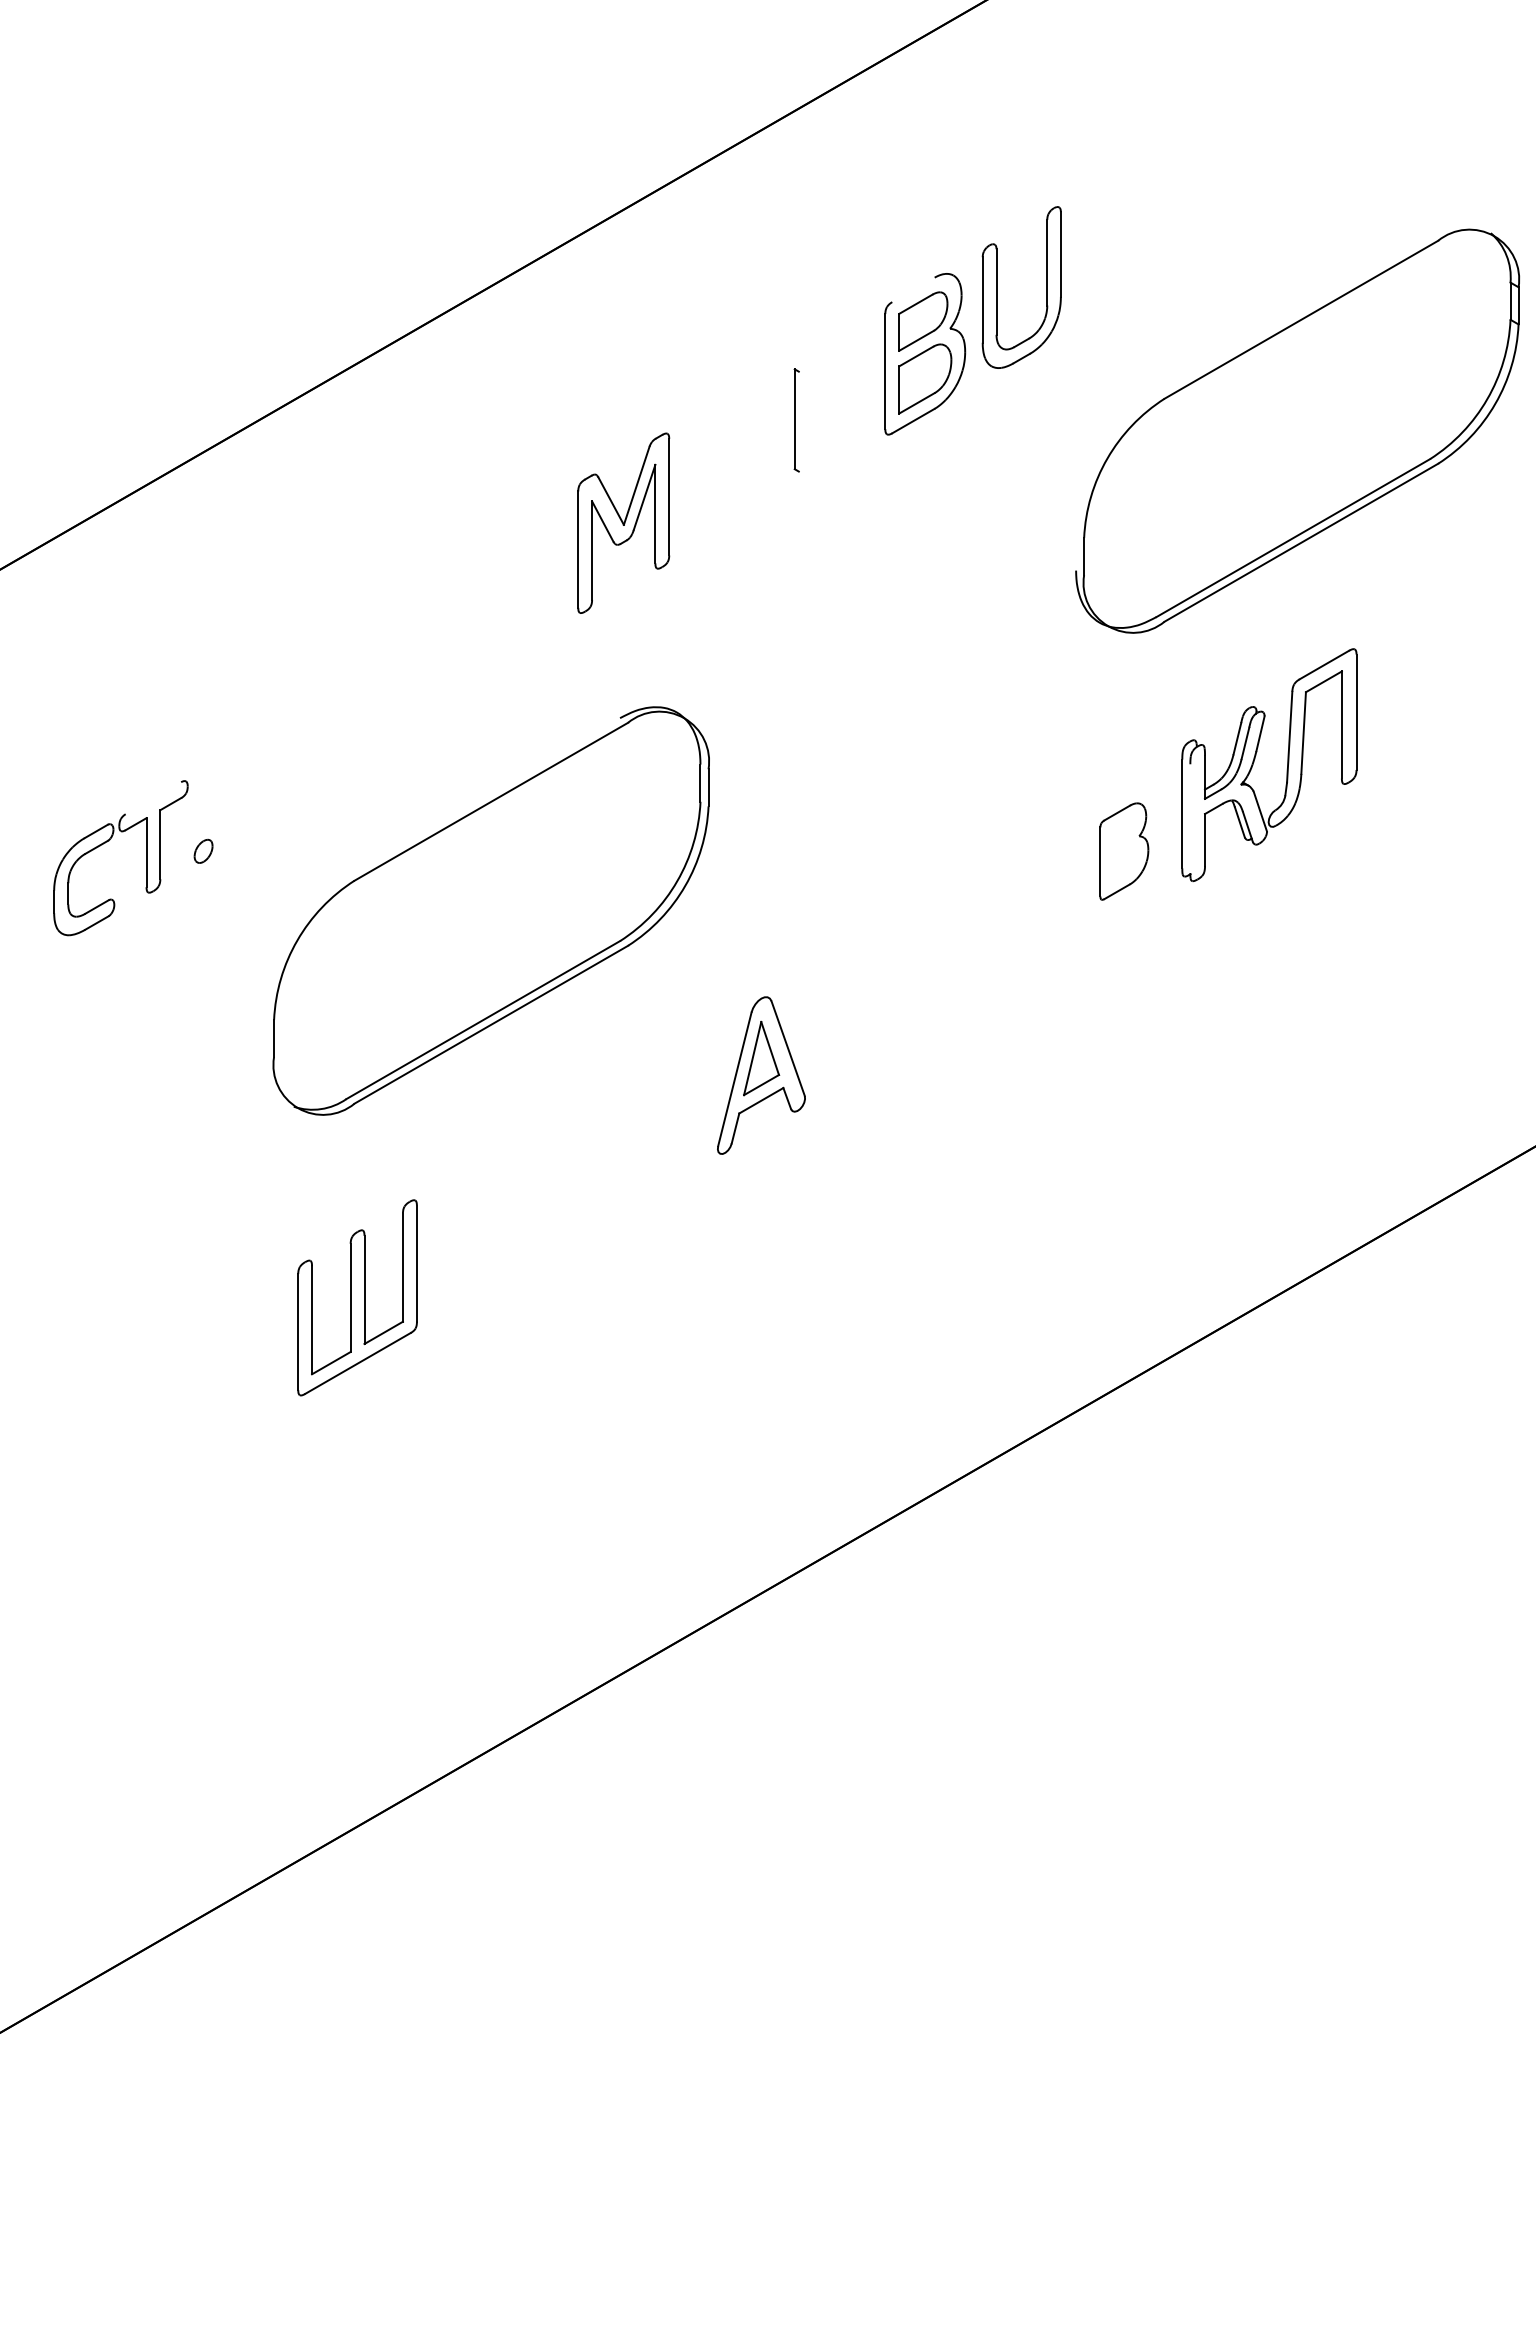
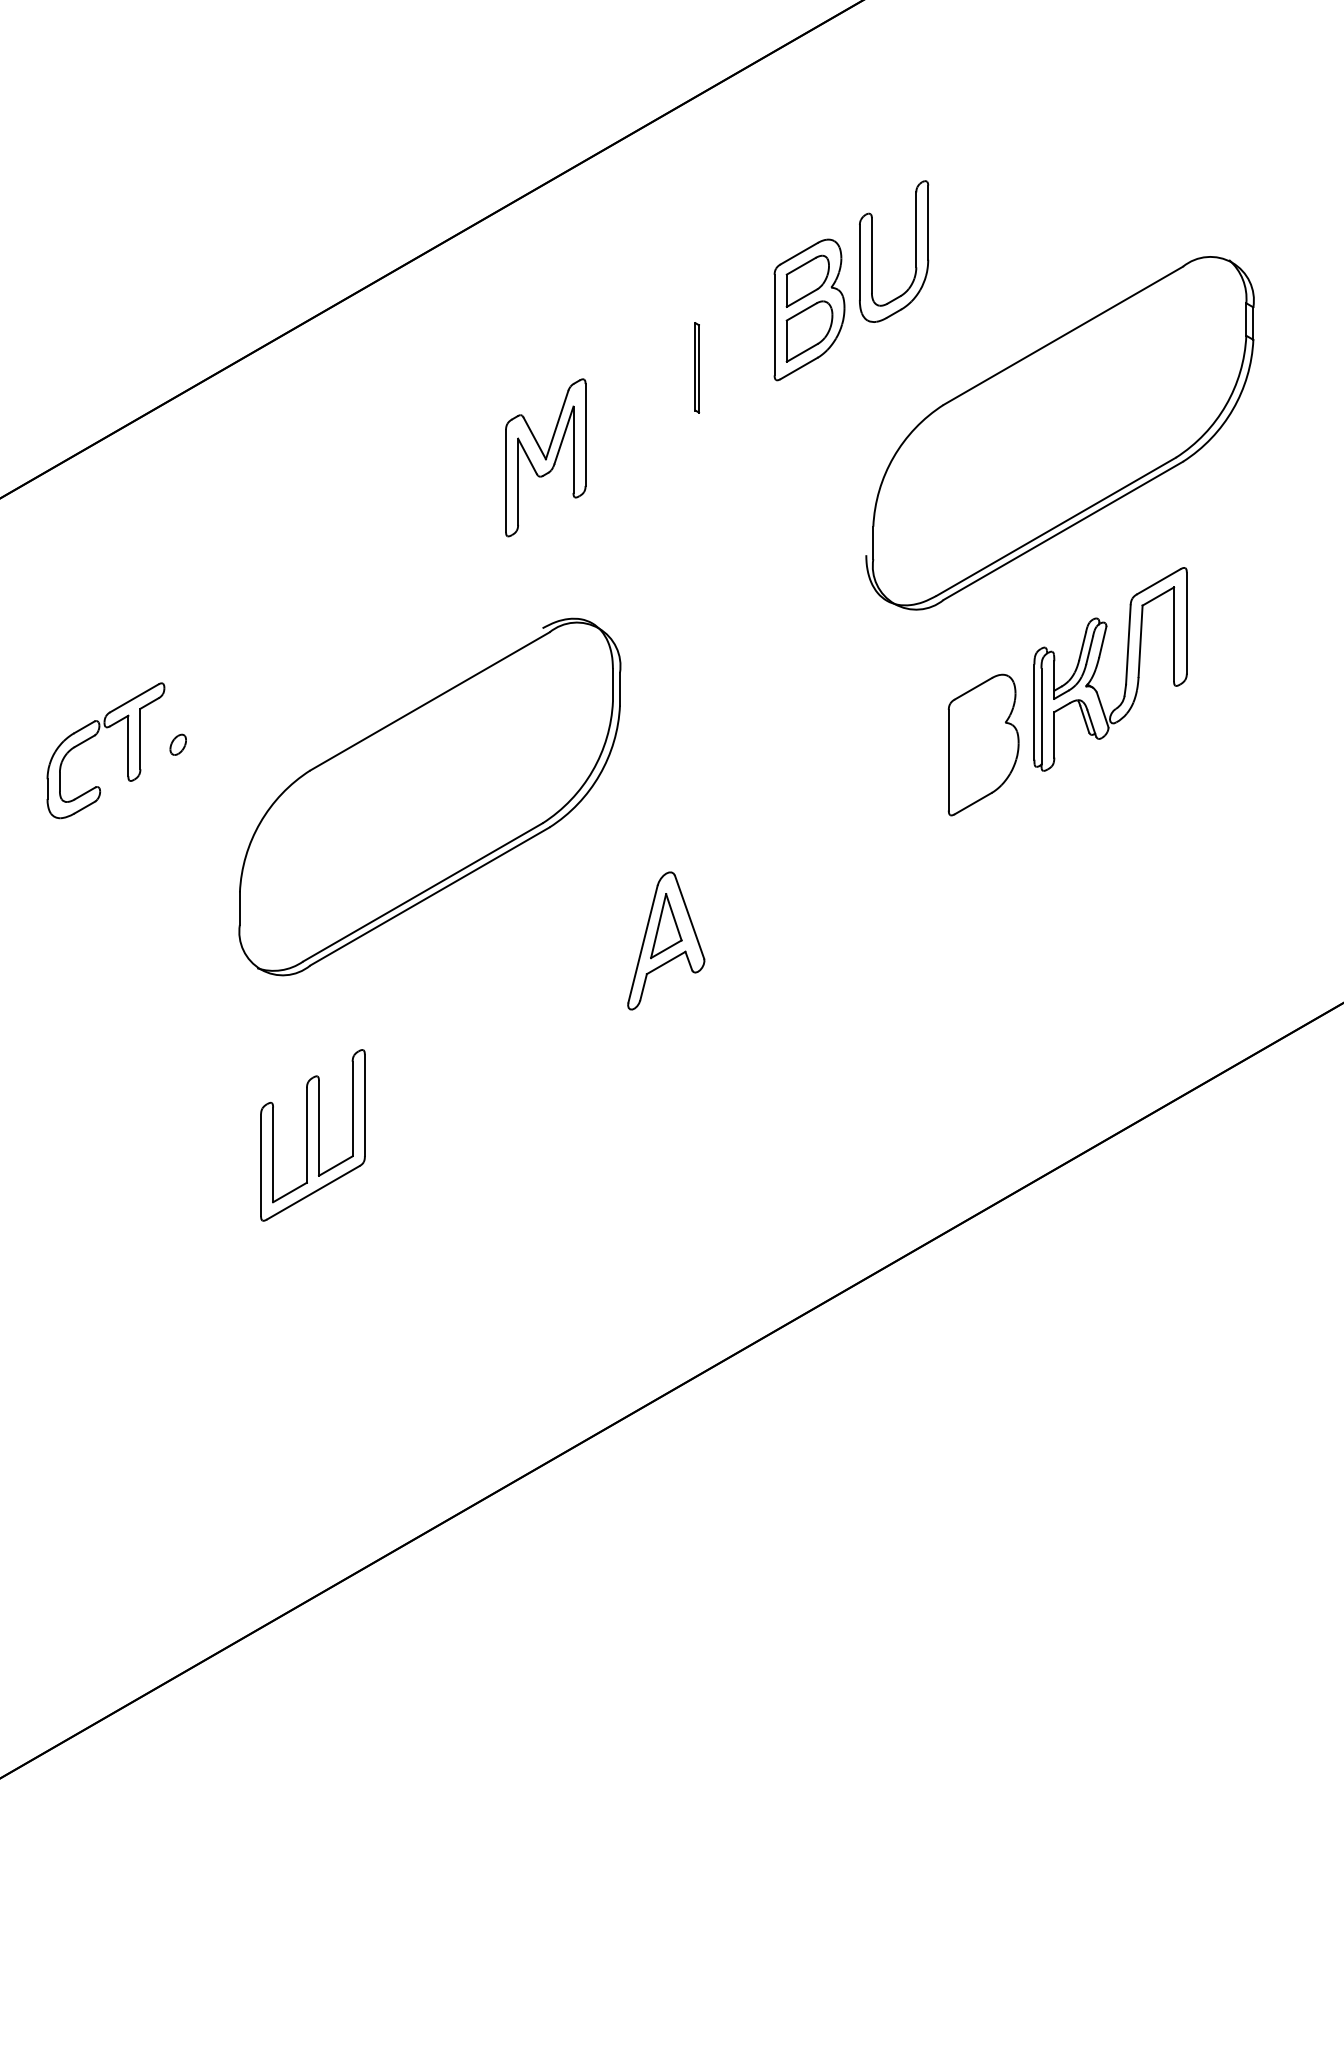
line: (913, 289) -> (799, 253), added
line: (798, 421) -> (698, 368), added
part: (1297, 430) -> (1059, 432), moved
line: (153, 798) -> (134, 698), added
line: (1190, 818) -> (1041, 716), added
part: (1124, 851) -> (983, 744), size x1.67

